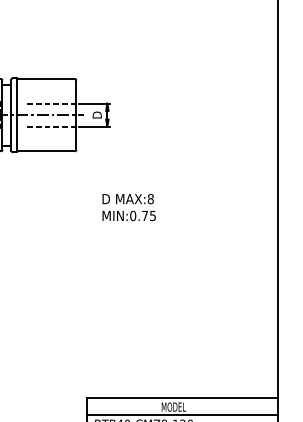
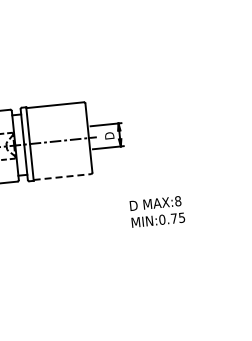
line: (51, 103) -> (62, 128), removed
line: (51, 126) -> (65, 151), removed
line: (46, 151) -> (62, 177), solid -> dashed
text: (128, 207) -> (156, 211), moved

